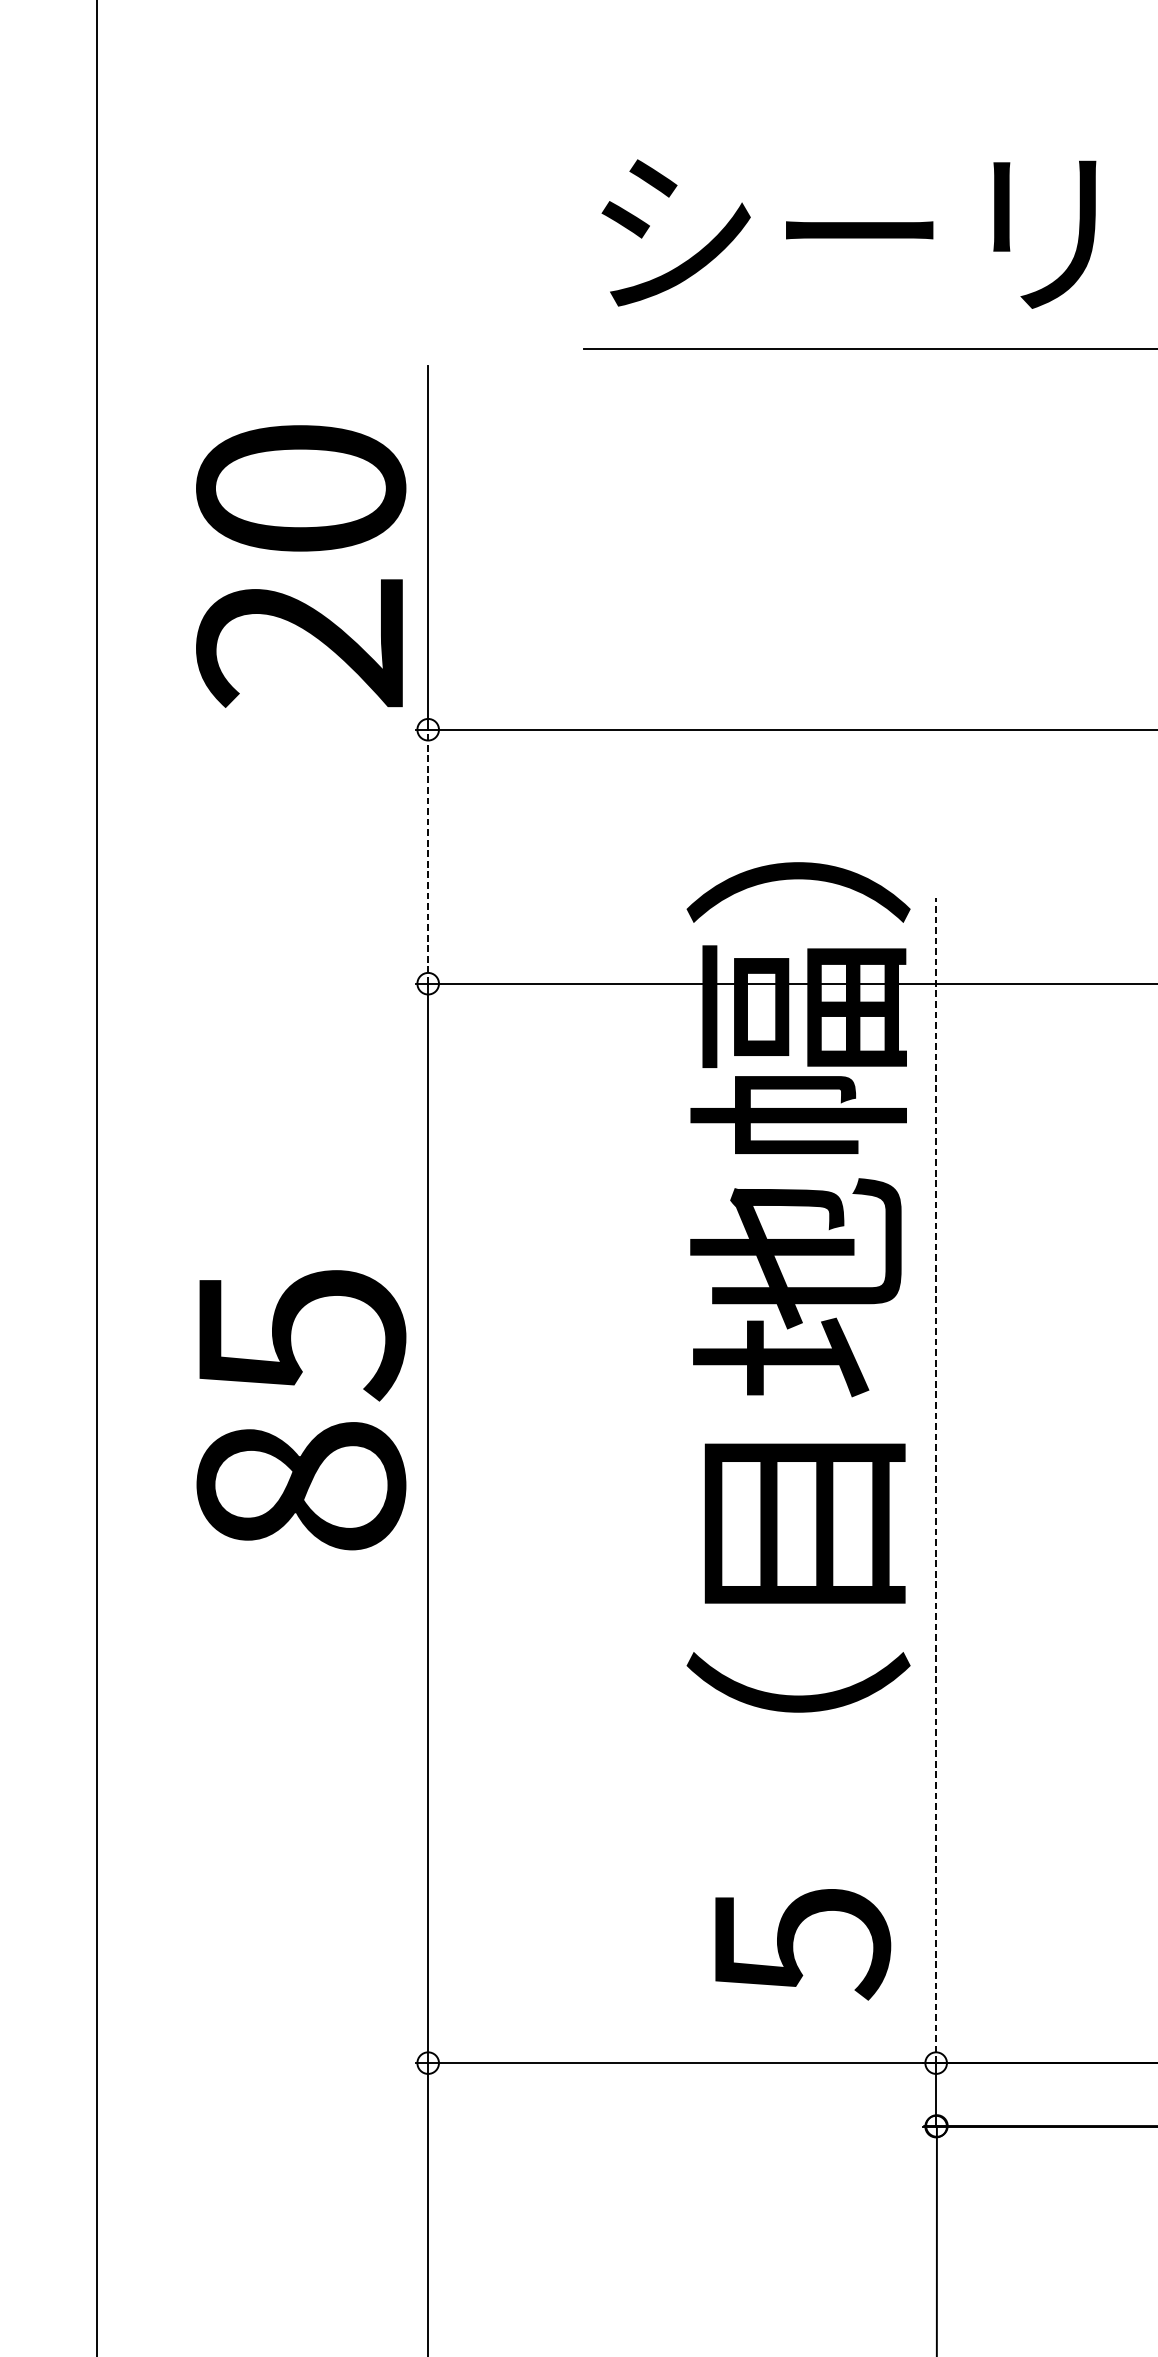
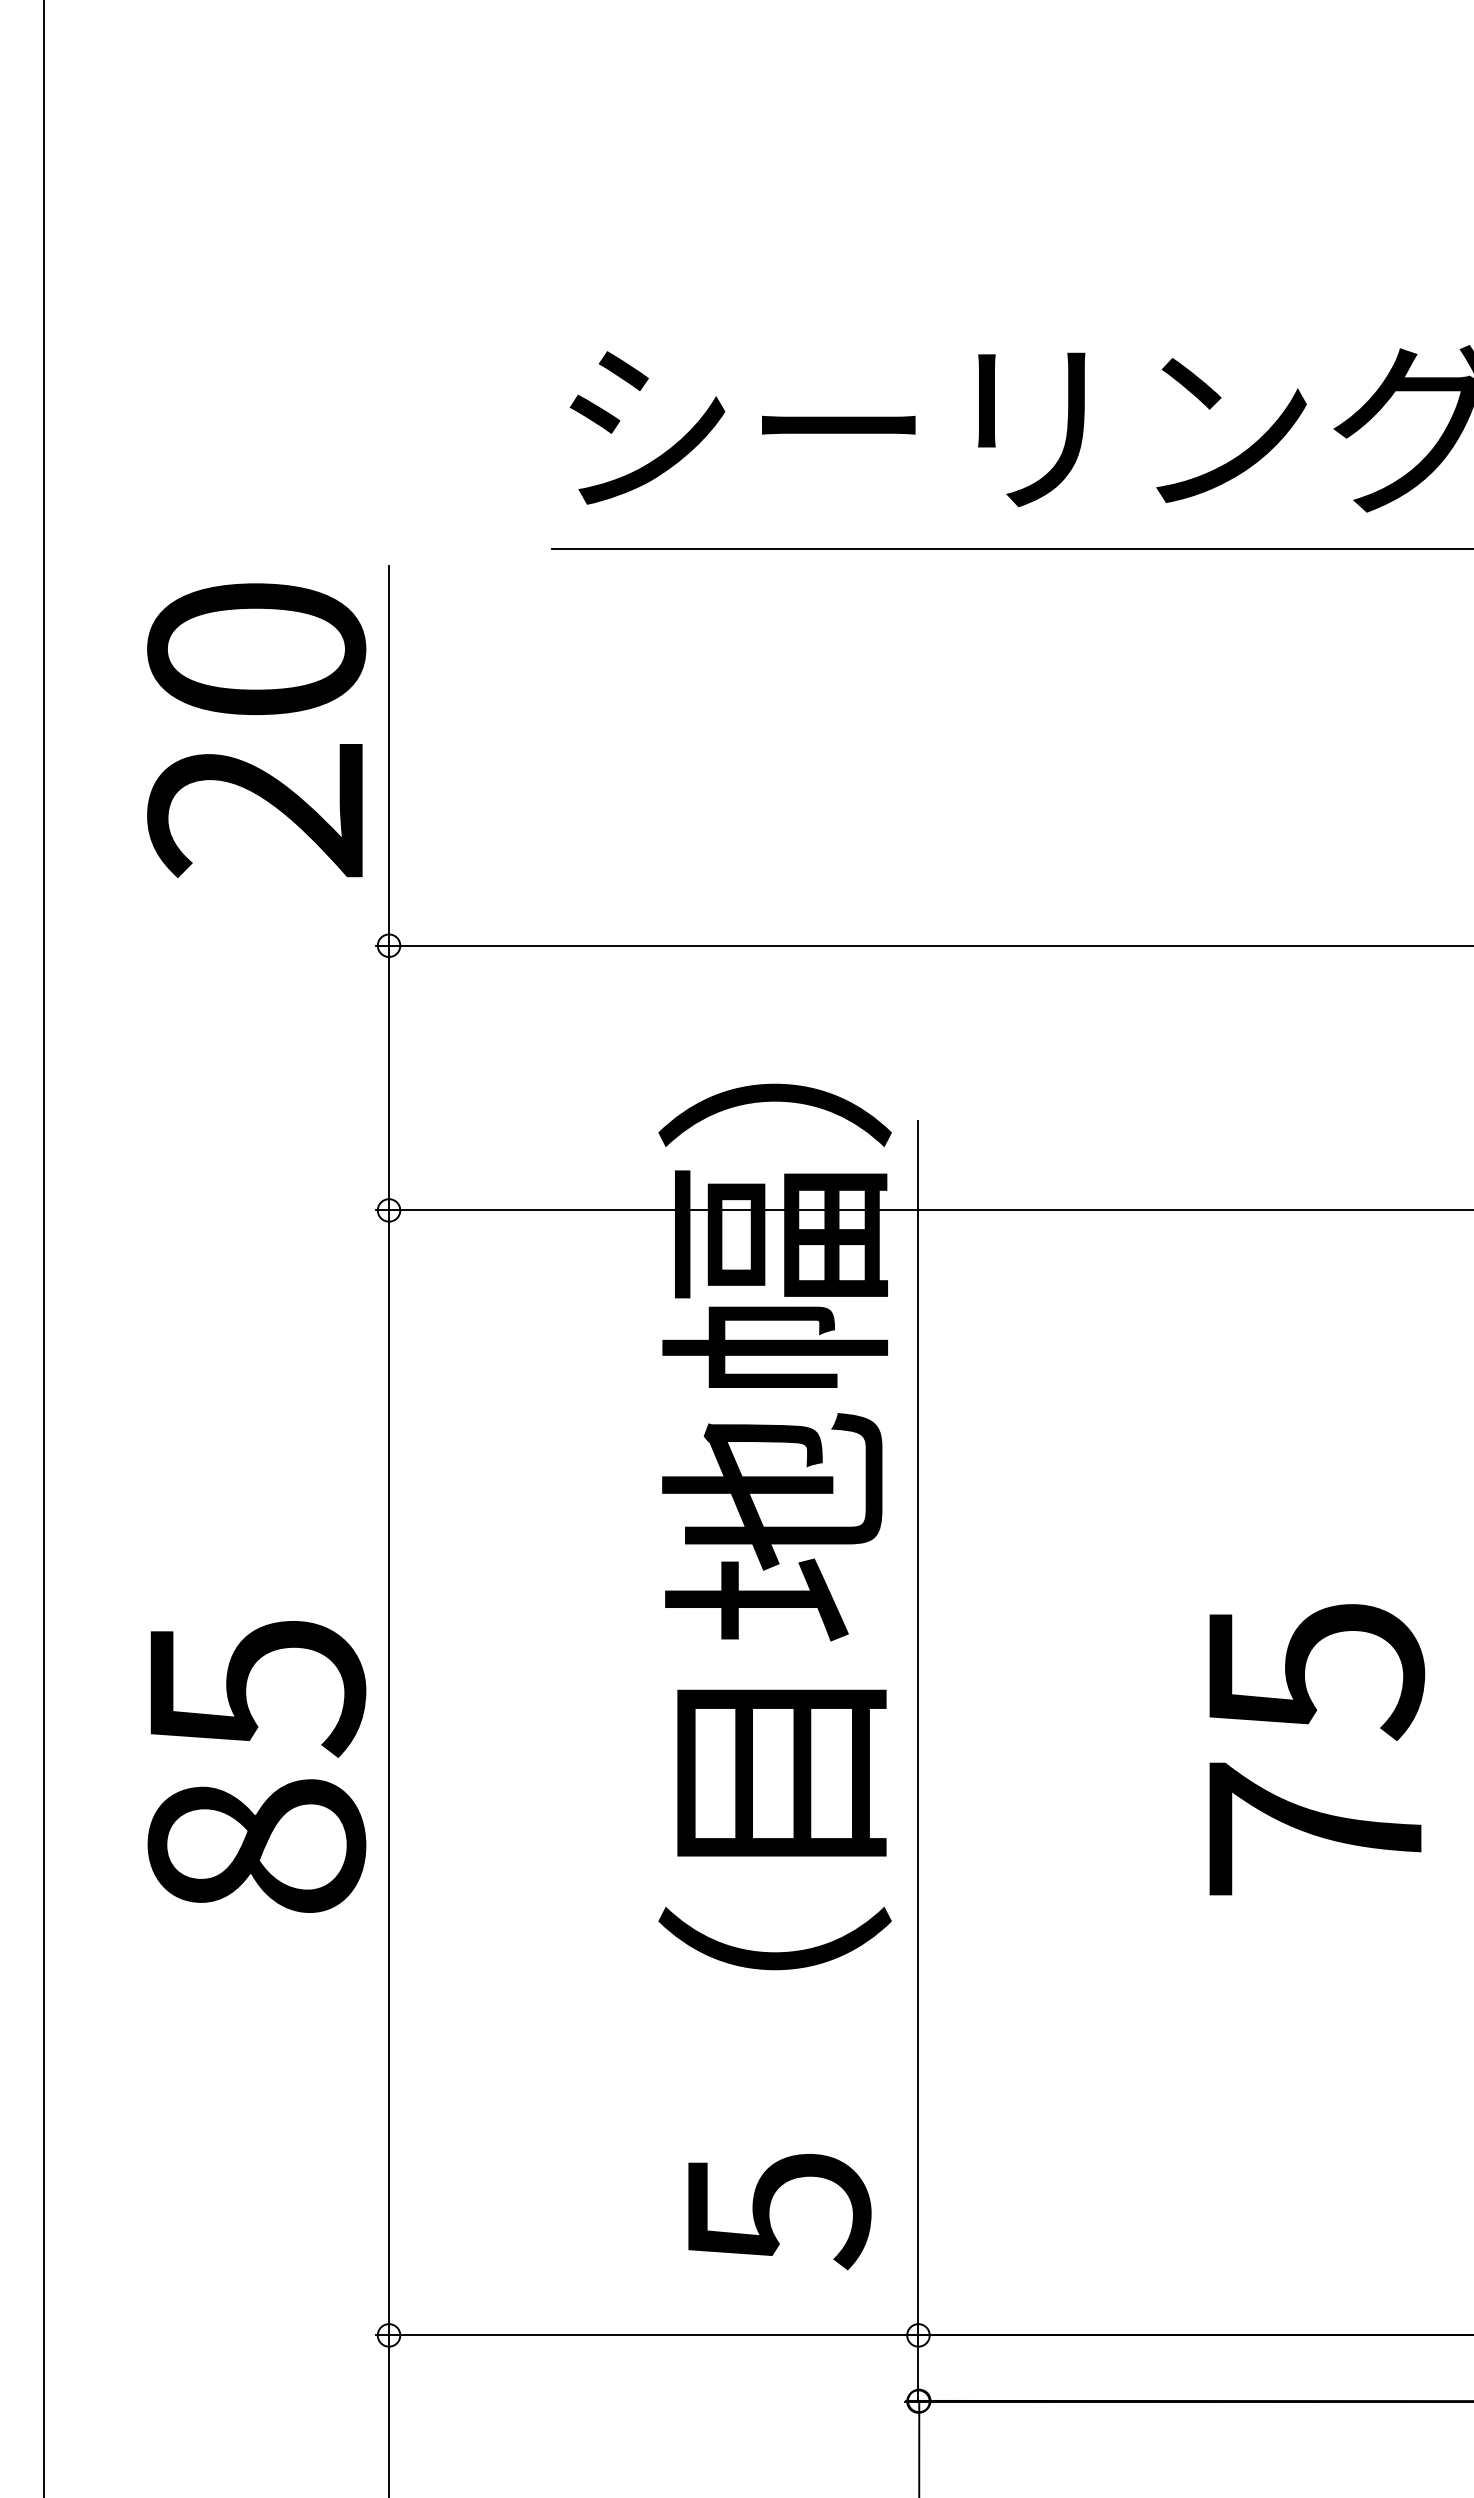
text: (301, 566) -> (256, 730), moved
line: (428, 856) -> (389, 1077), dashed -> solid
text: (301, 1409) -> (256, 1766), moved
line: (936, 1479) -> (918, 1727), dashed -> solid

